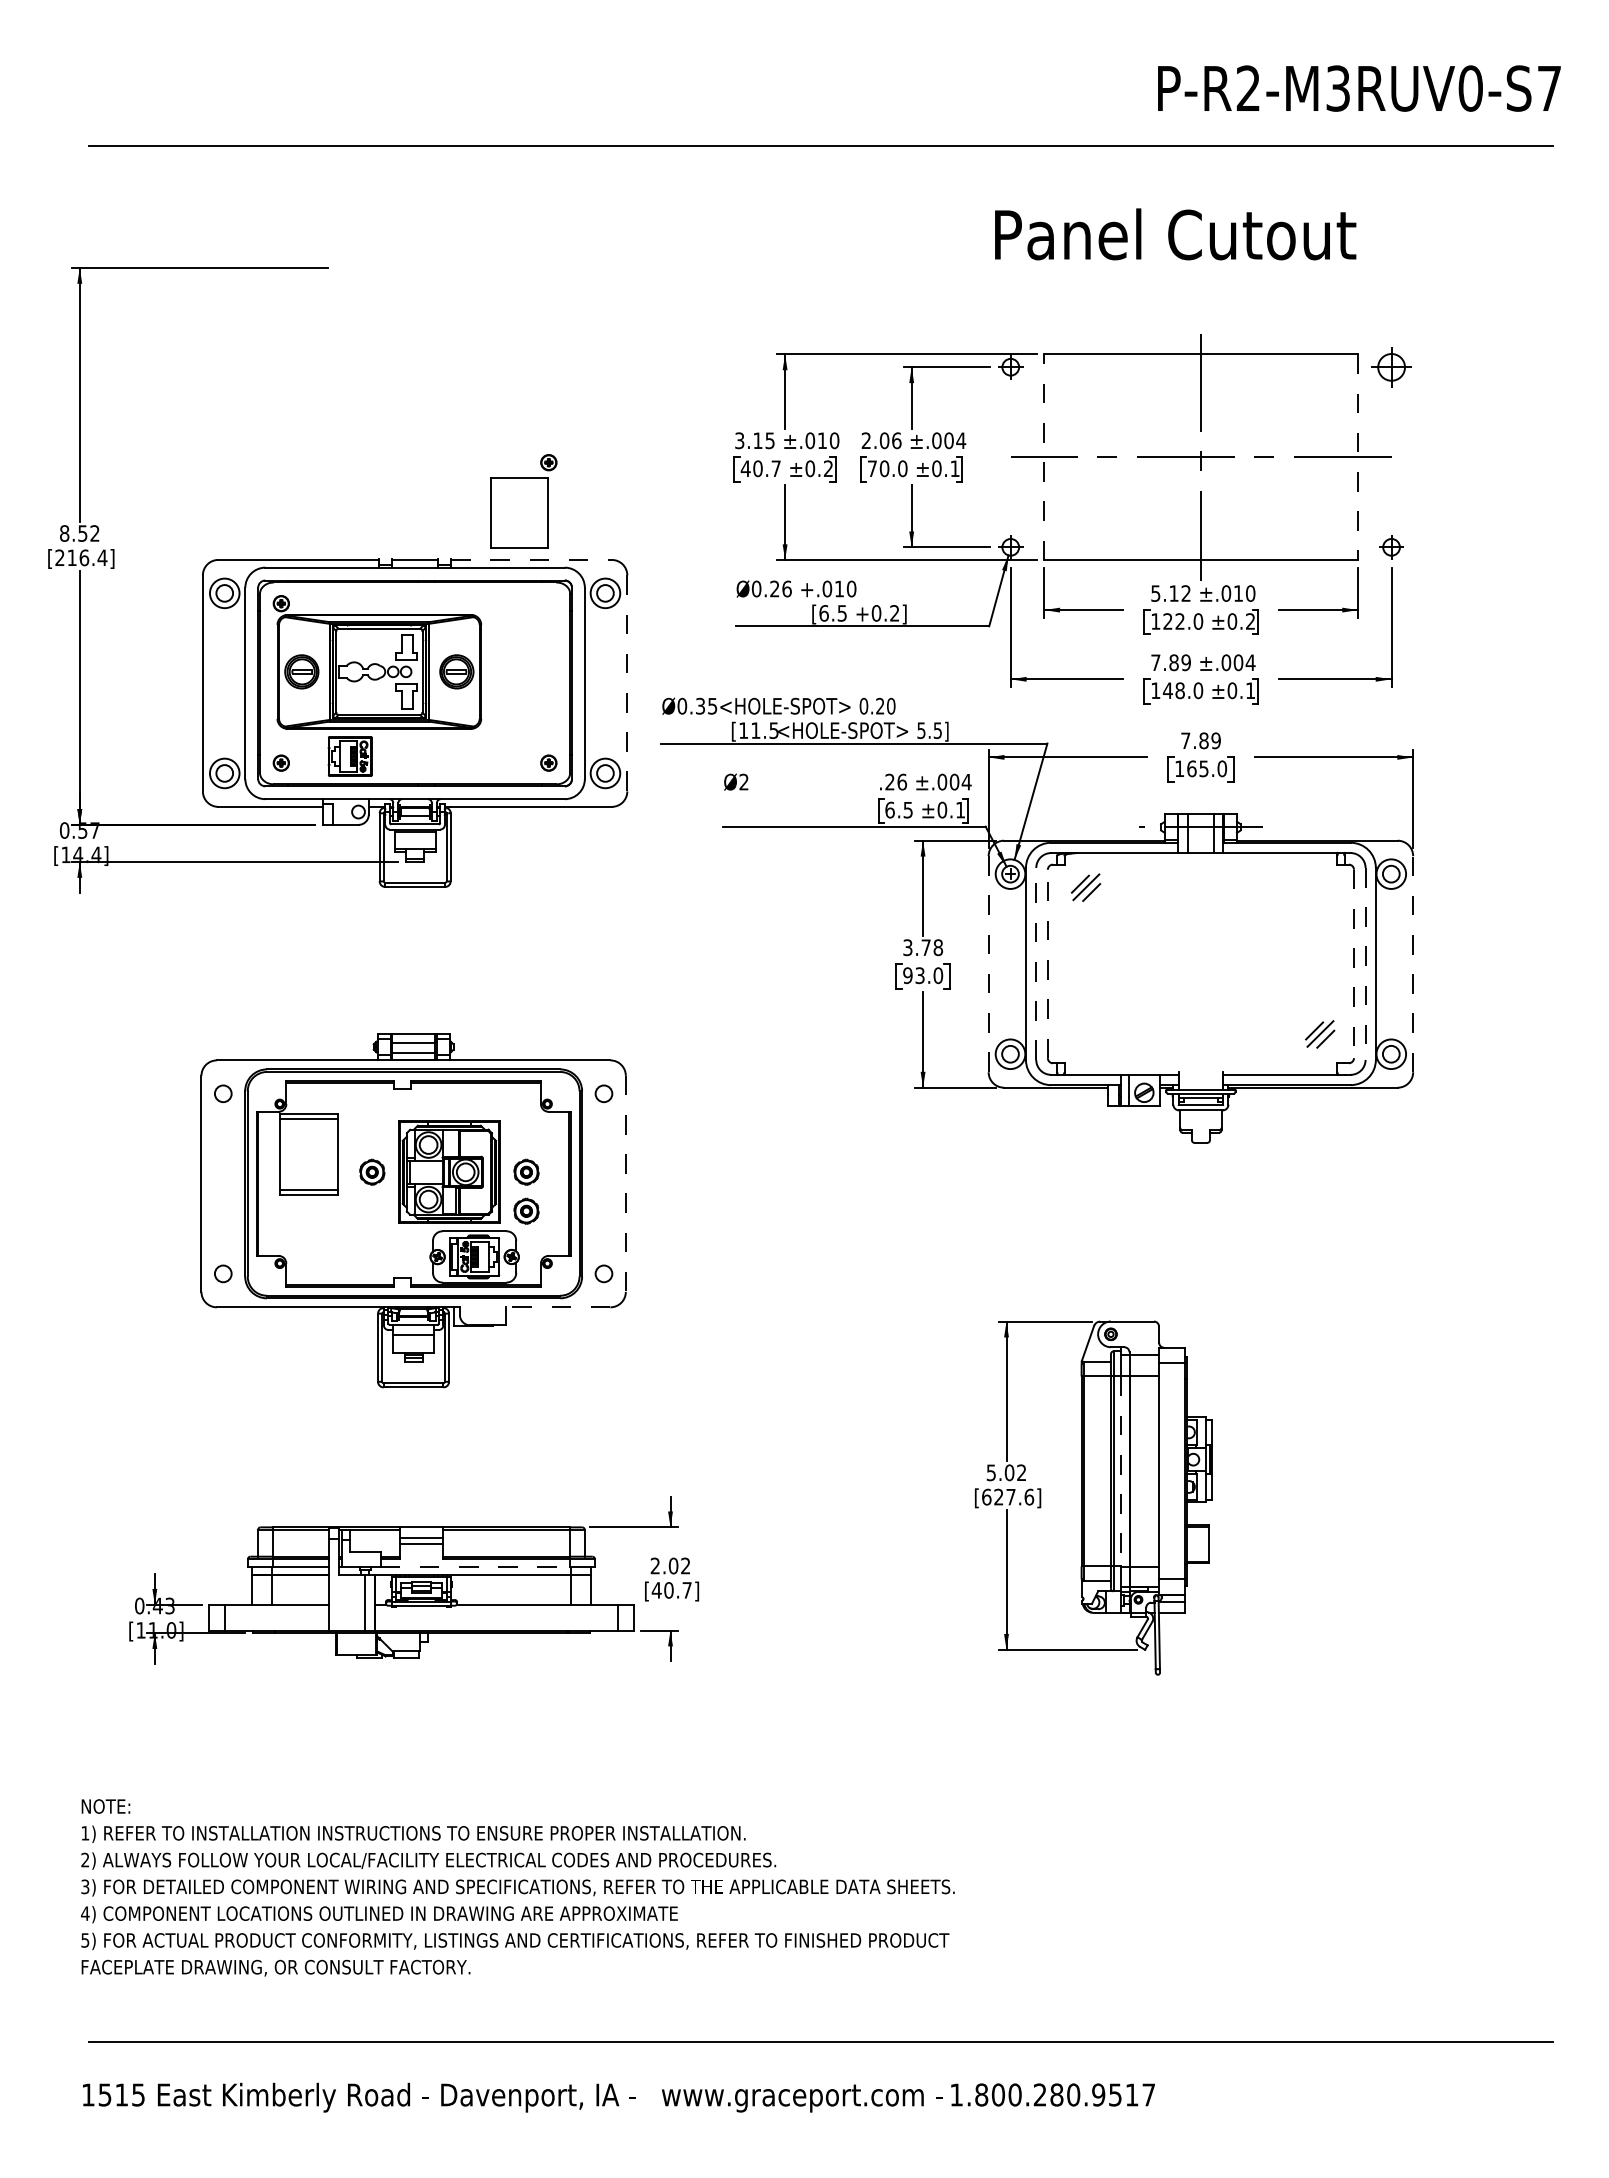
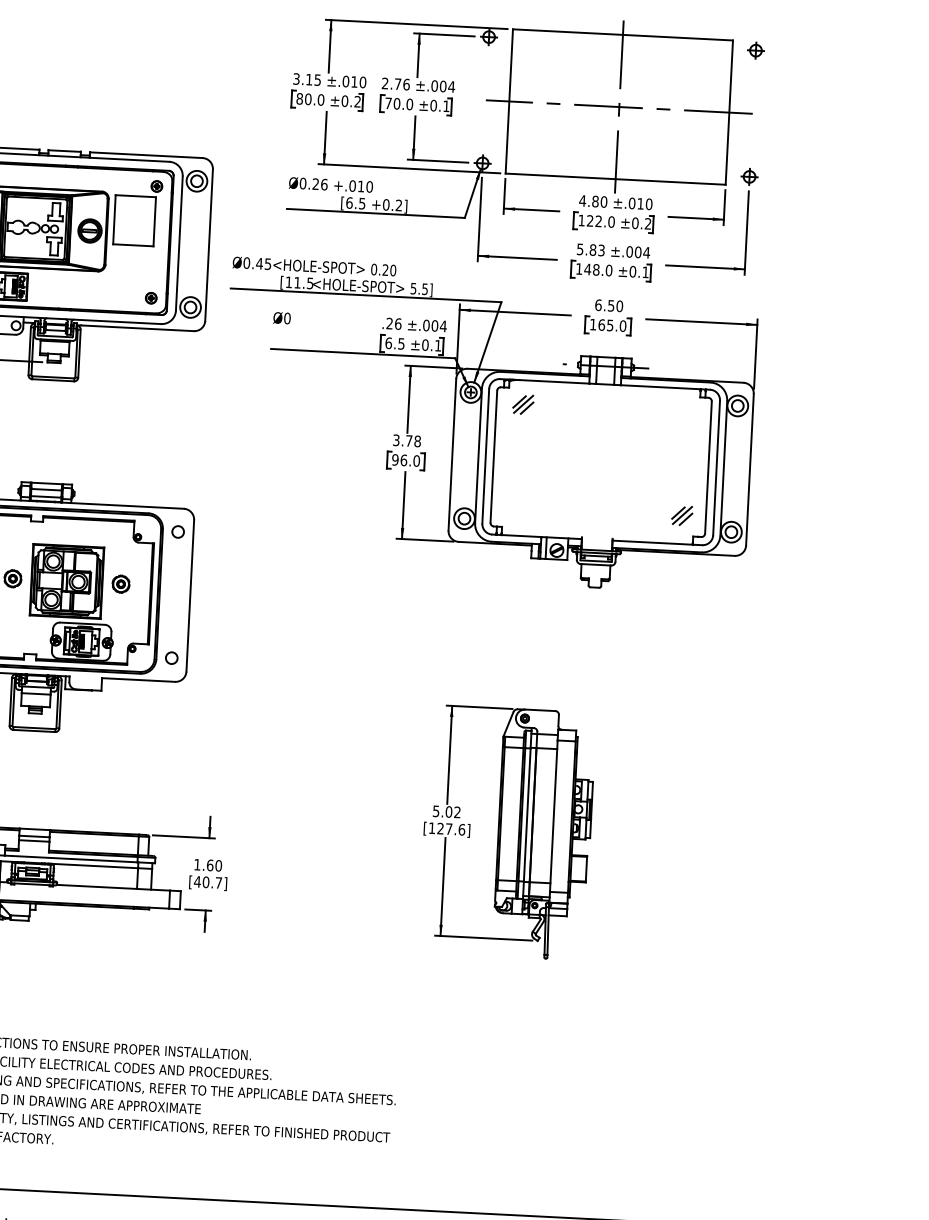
part: (1391, 366) -> (755, 50), size x0.62
text: (884, 440) -> (397, 84), 2.06 -> 2.76
line: (1044, 457) -> (509, 101), dashed -> solid
line: (1358, 457) -> (729, 112), dashed -> solid
text: (760, 468) -> (310, 99), 40.7 -> 80.0
part: (523, 501) -> (137, 212), moved
line: (532, 559) -> (147, 154), dashed -> solid
text: (1170, 593) -> (593, 201), 5.12 -> 4.80
text: (1170, 662) -> (590, 249), 7.89 -> 5.83
line: (627, 683) -> (209, 245), dashed -> solid
text: (700, 705) -> (259, 263), Ø0.35 -> Ø0.45
text: (1200, 740) -> (608, 305), 7.89 -> 6.50
text: (743, 781) -> (287, 318), Ø2 -> Ø0
line: (1036, 963) -> (485, 455), dashed -> solid
line: (1047, 963) -> (493, 456), dashed -> solid
line: (1365, 963) -> (716, 467), dashed -> solid
line: (1413, 963) -> (750, 469), dashed -> solid
line: (988, 964) -> (452, 454), dashed -> solid
line: (1354, 964) -> (708, 467), dashed -> solid
text: (919, 975) -> (403, 460), 93.0 -> 96.0
line: (625, 1184) -> (190, 596), dashed -> solid
part: (526, 1210) -> (119, 611), removed
line: (557, 1307) -> (138, 680), dashed -> solid
line: (1121, 1471) -> (527, 815), dashed -> solid
text: (986, 1496) -> (431, 827), [627.6] -> [127.6]
text: (670, 1565) -> (208, 864), 2.02 -> 1.60
line: (475, 1566) -> (71, 858), dashed -> solid

